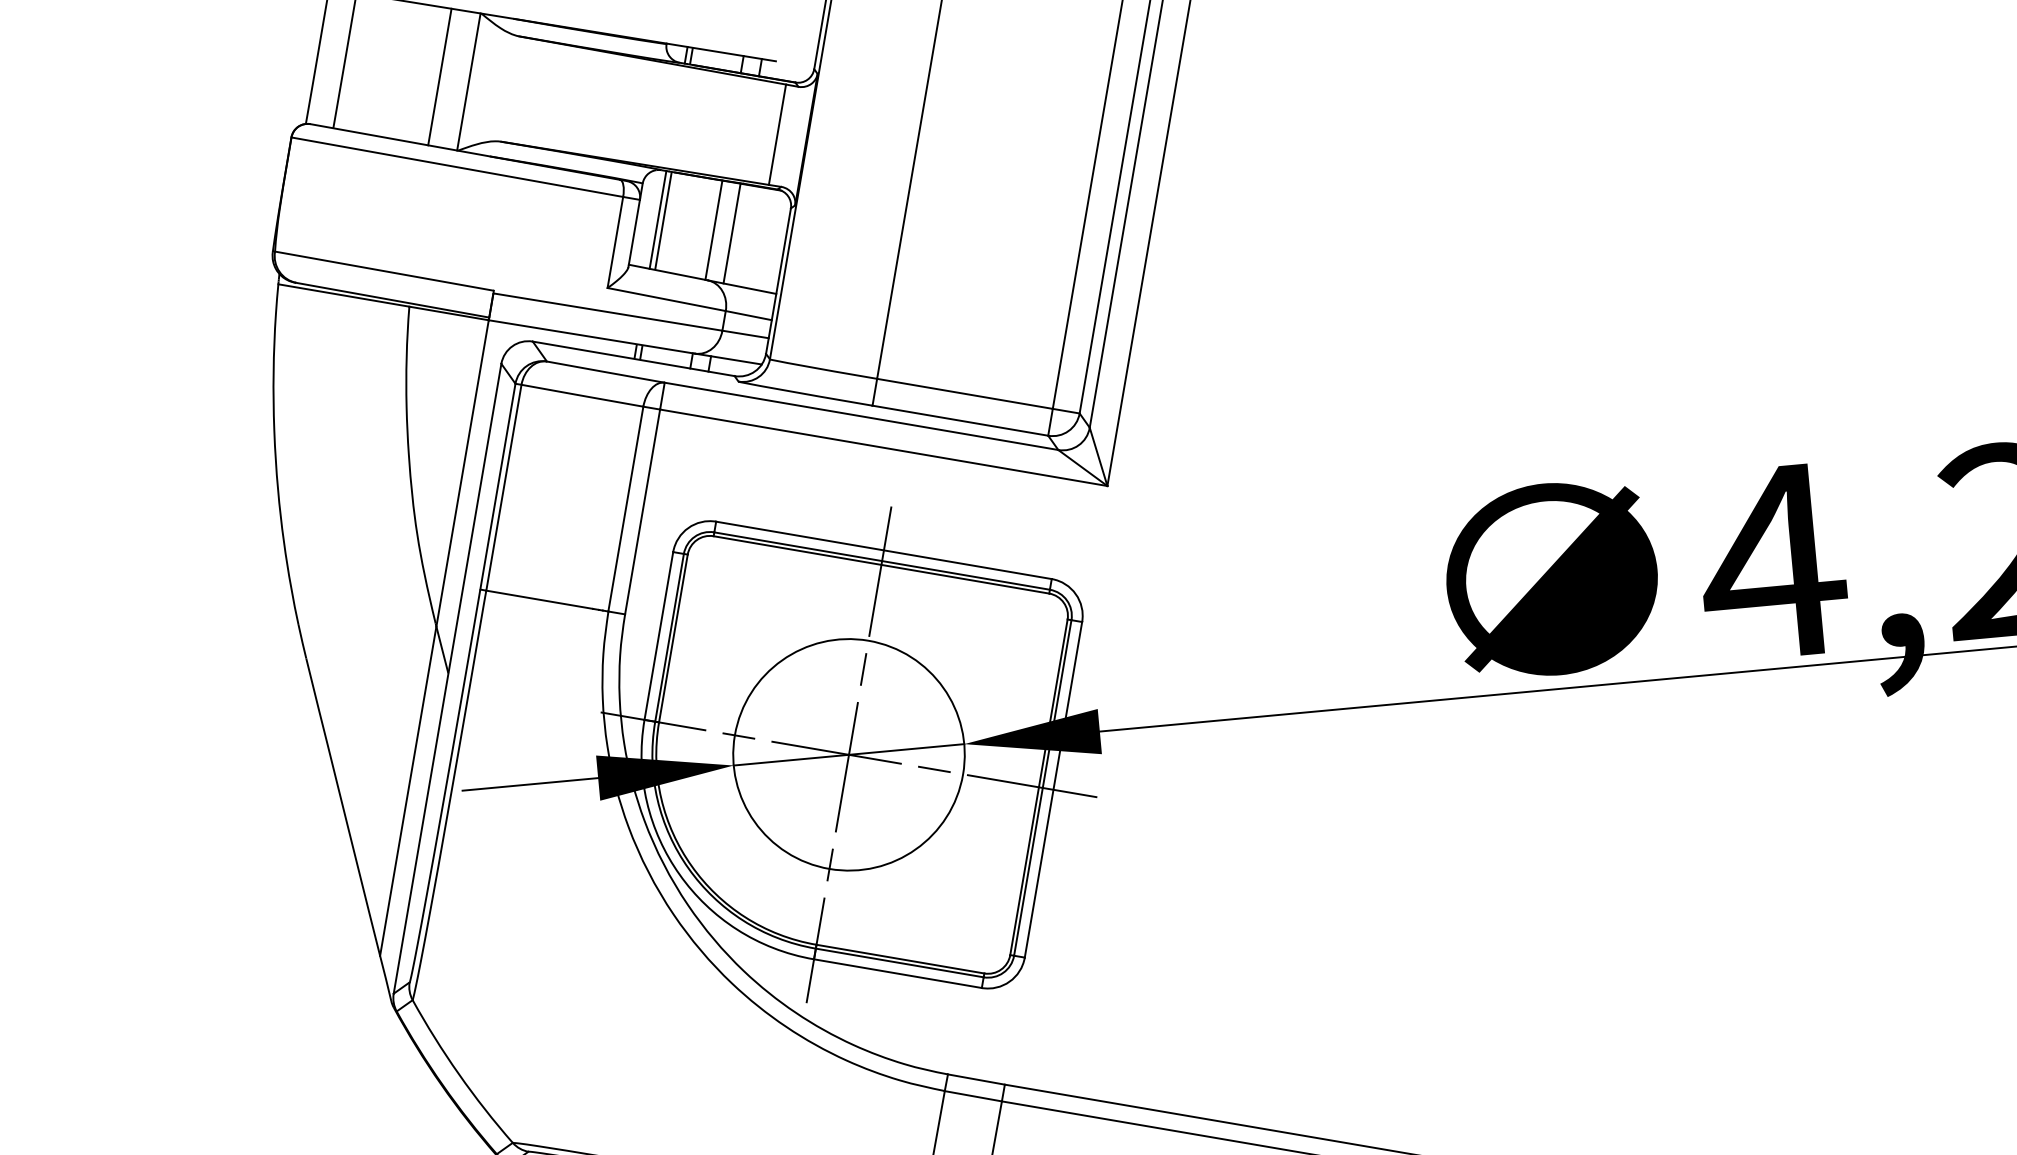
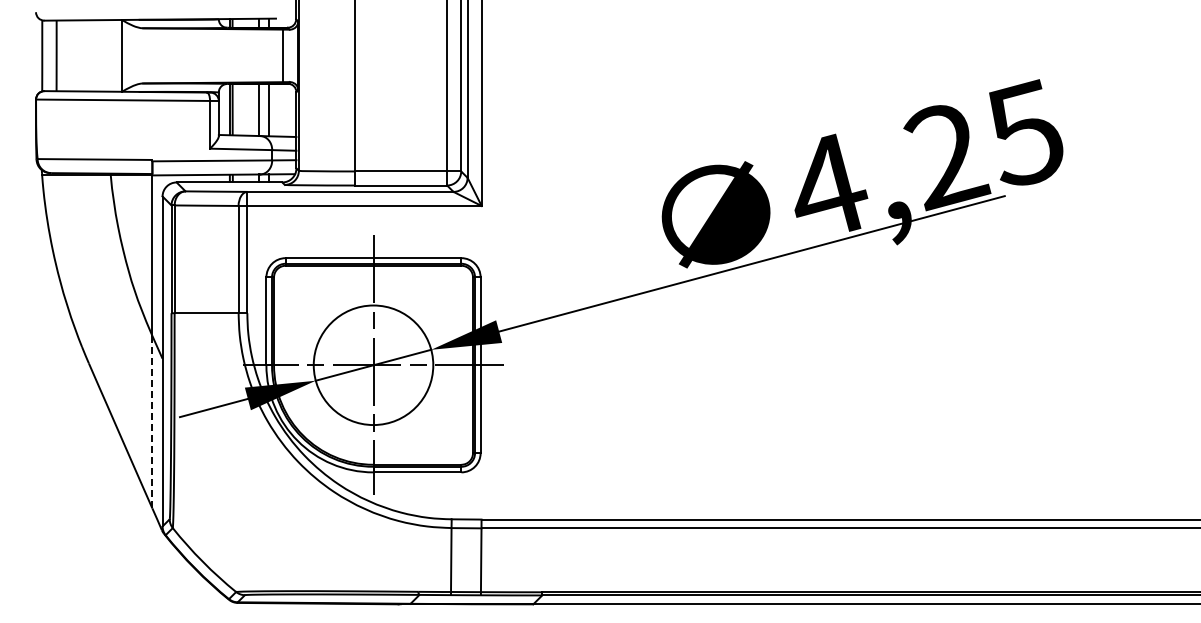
line: (440, 76) -> (106, 55), removed
line: (408, 790) -> (152, 421), solid -> dashed

